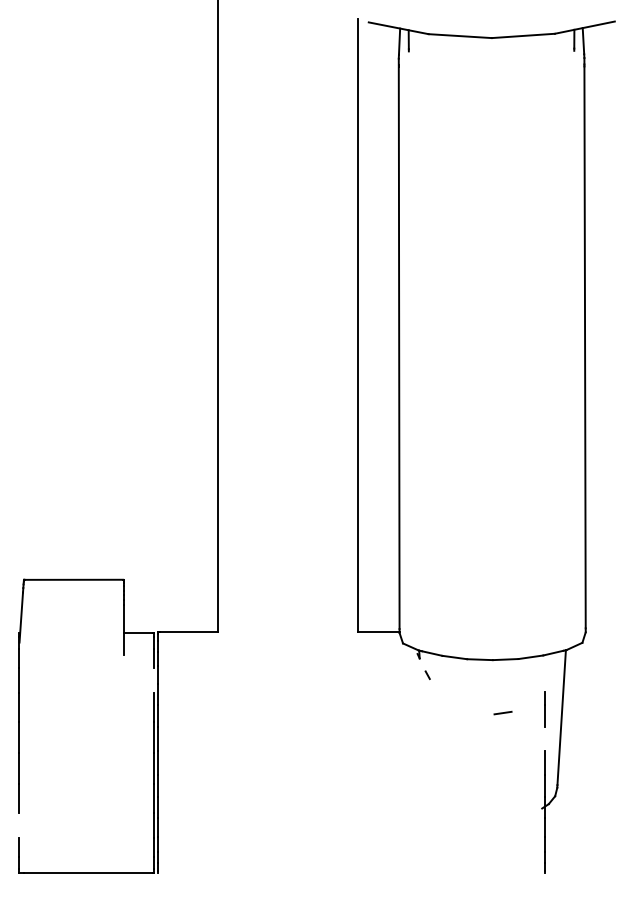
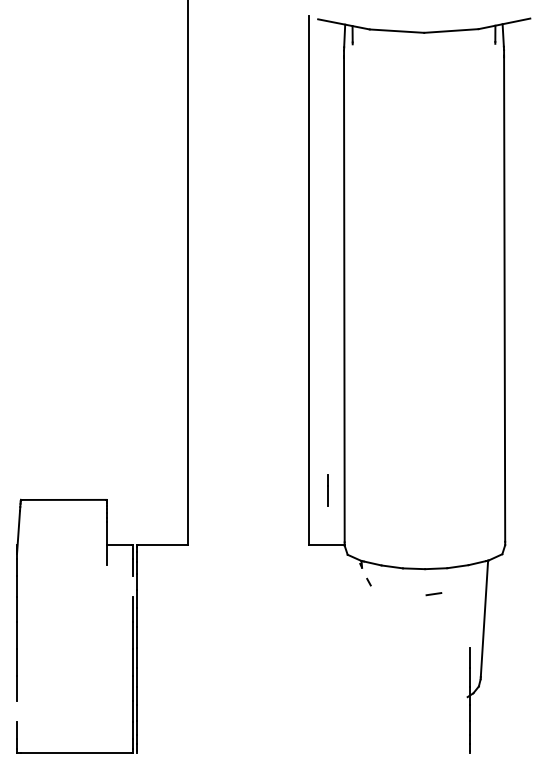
line: (544, 709) -> (327, 490), moved
line: (502, 713) -> (433, 594), moved

